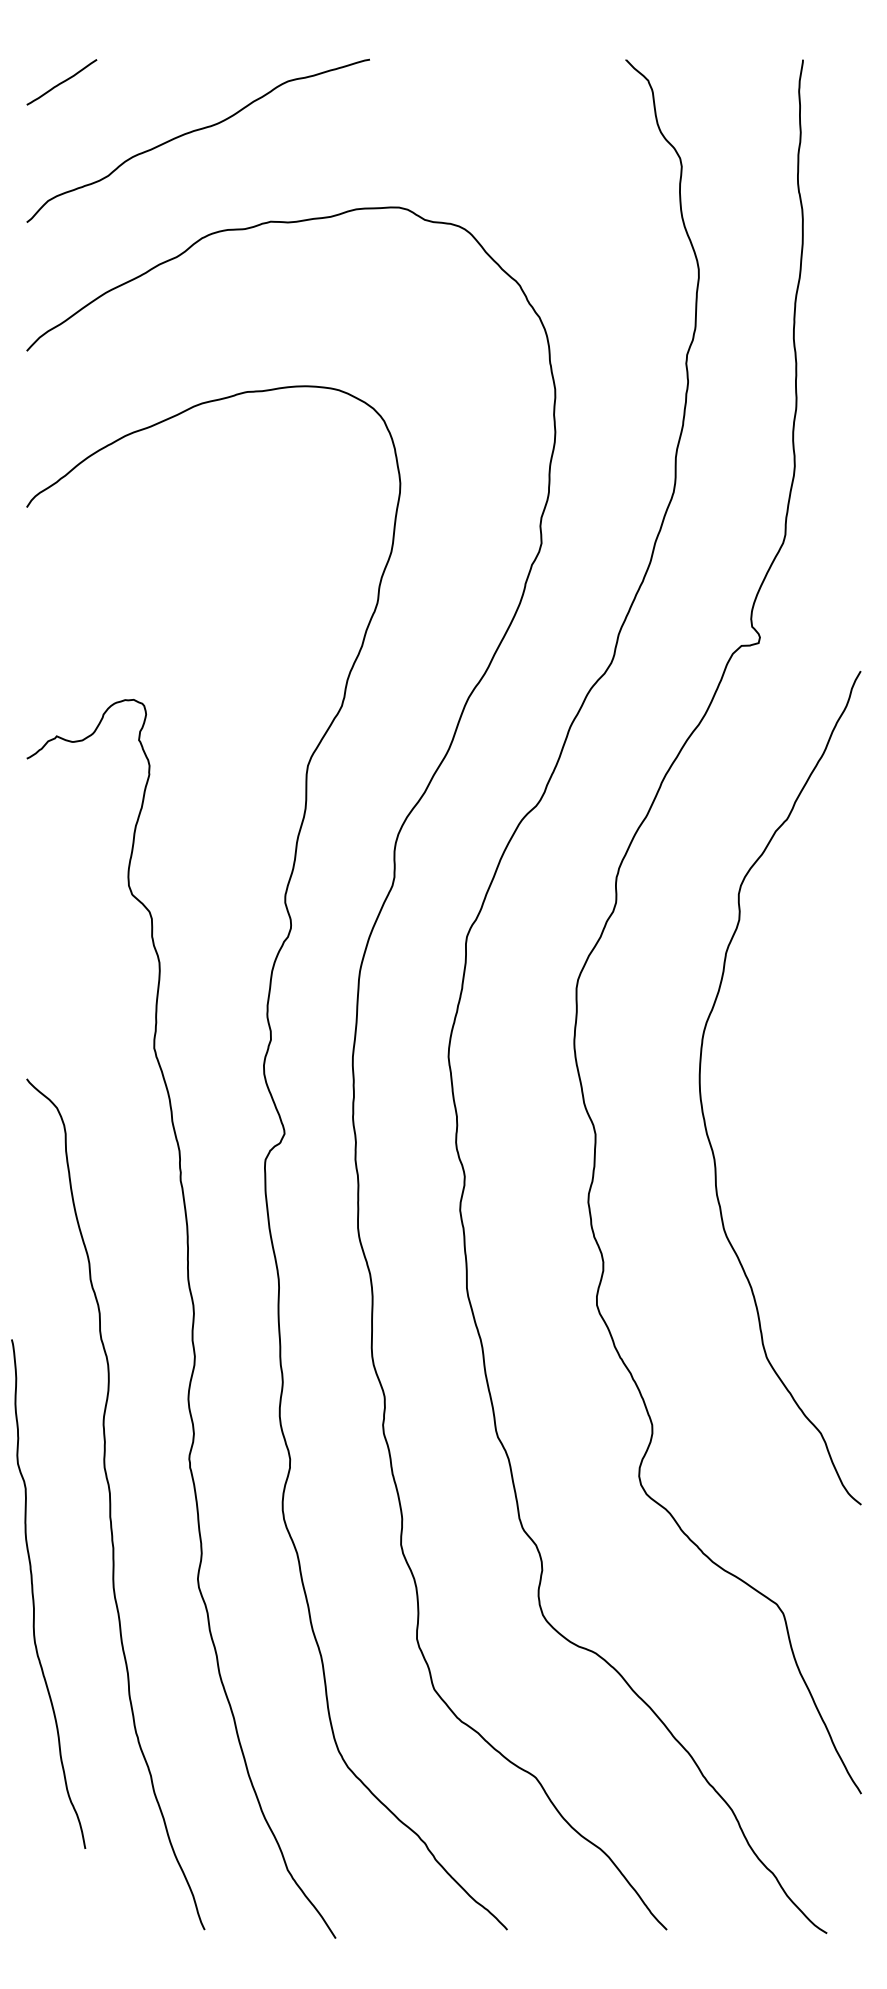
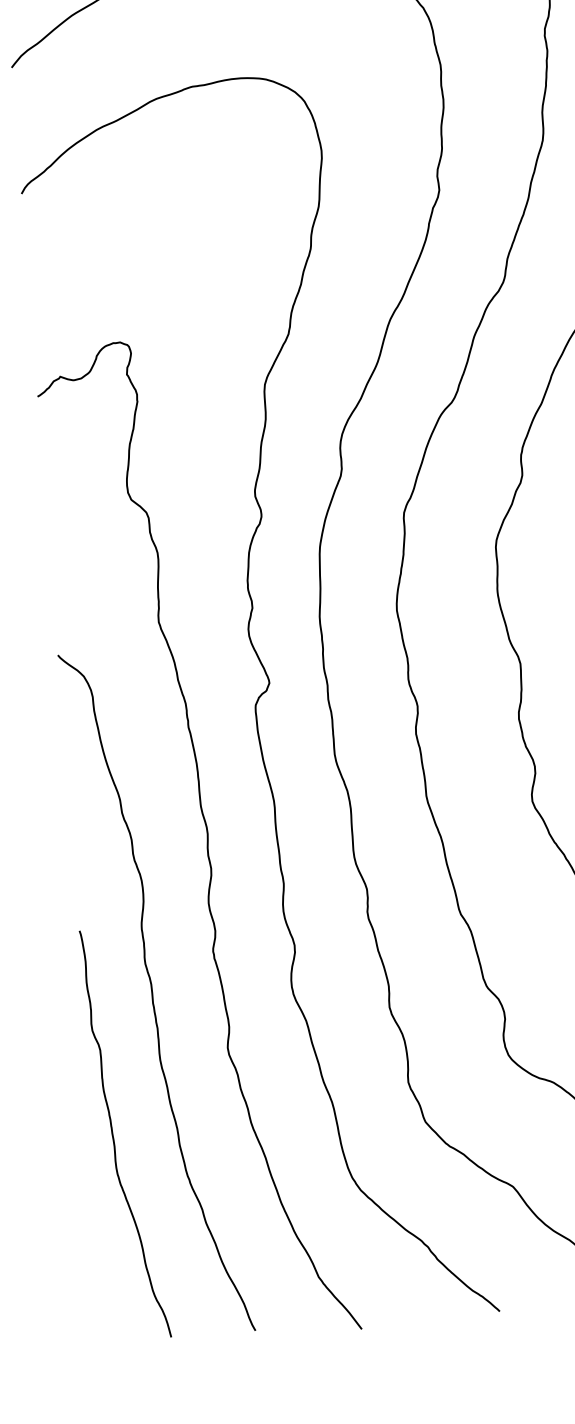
curve: (34, 1598) -> (114, 1138), moved

